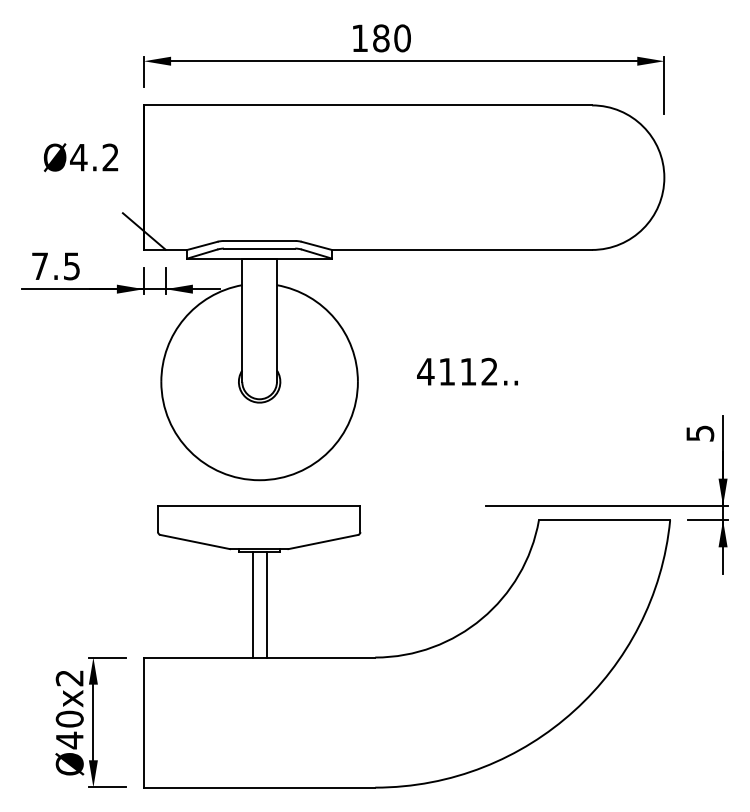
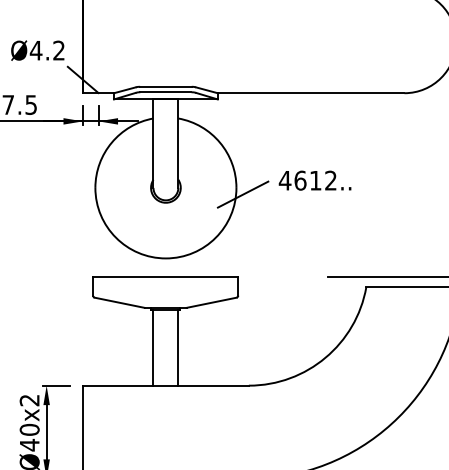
text: (80, 157) -> (37, 50), moved
text: (447, 371) -> (300, 180), 4112.. -> 4612..
line: (367, 391) -> (243, 194), added
line: (252, 604) -> (178, 347), moved
line: (266, 604) -> (152, 347), moved

